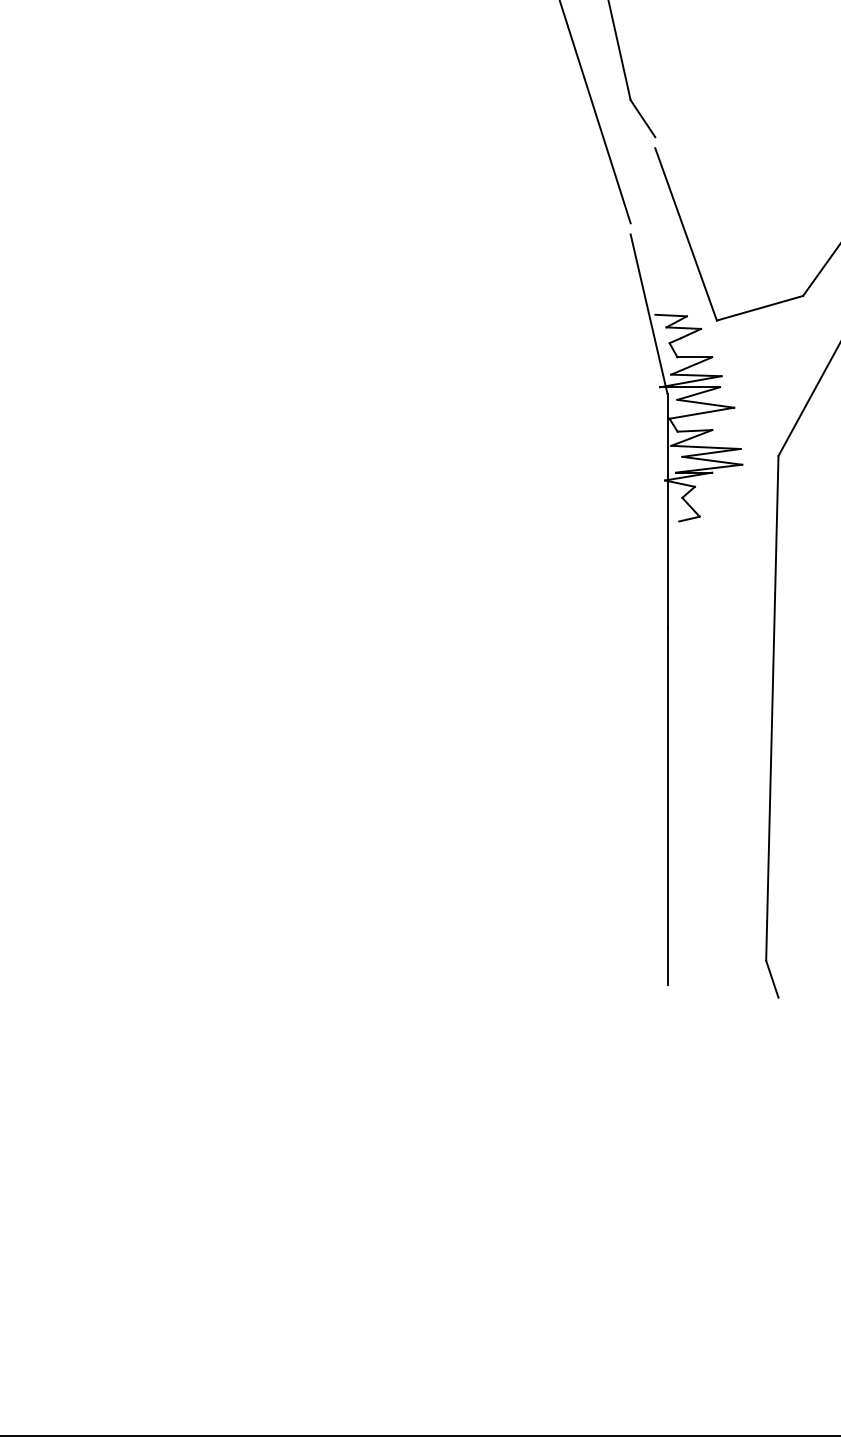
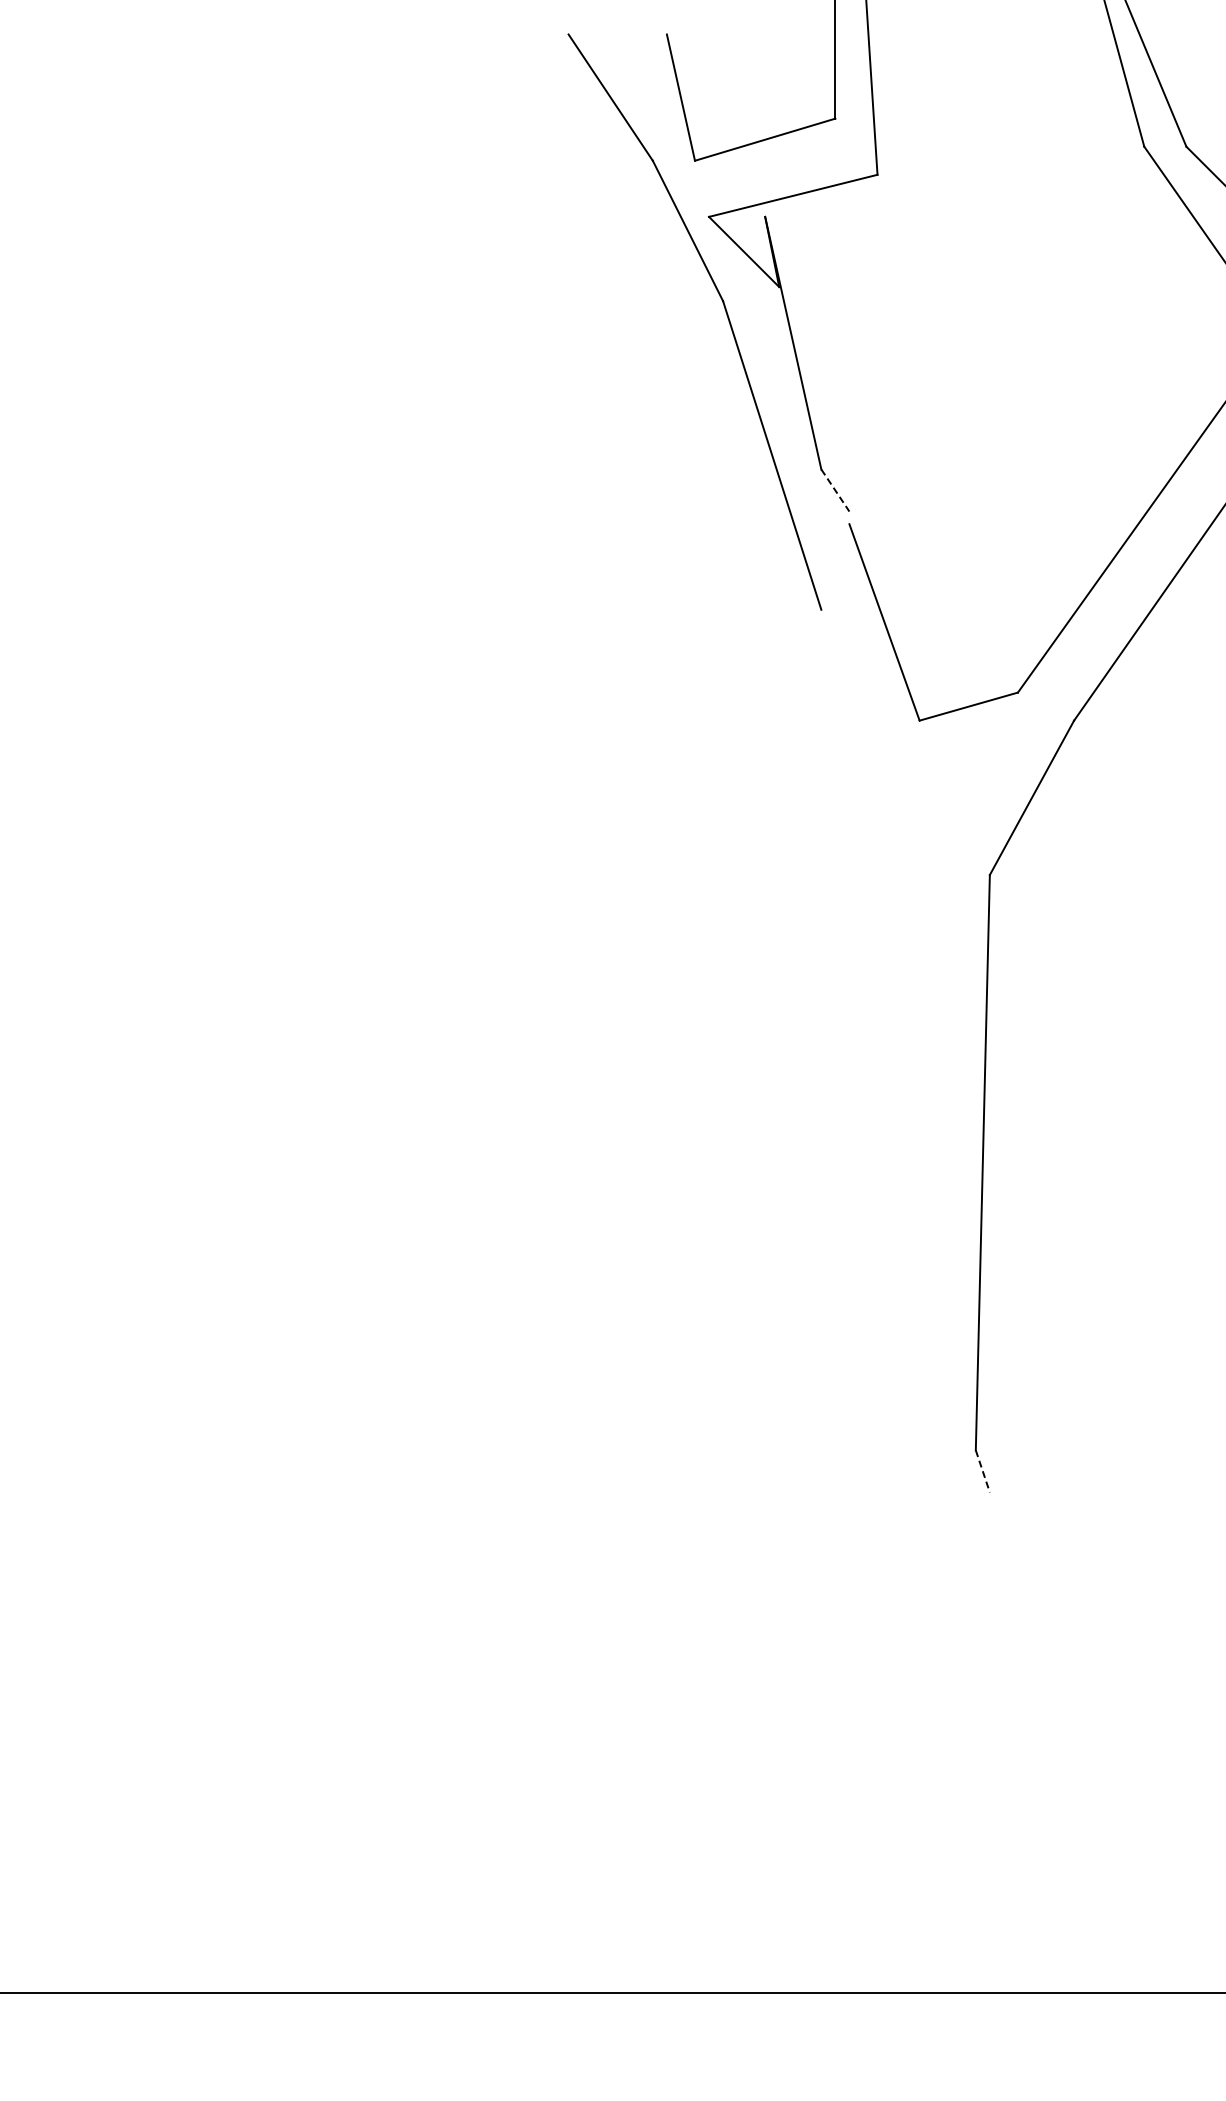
line: (643, 118) -> (835, 490), solid -> dashed
part: (667, 609) -> (863, 1049), removed
line: (772, 979) -> (983, 1471), solid -> dashed

